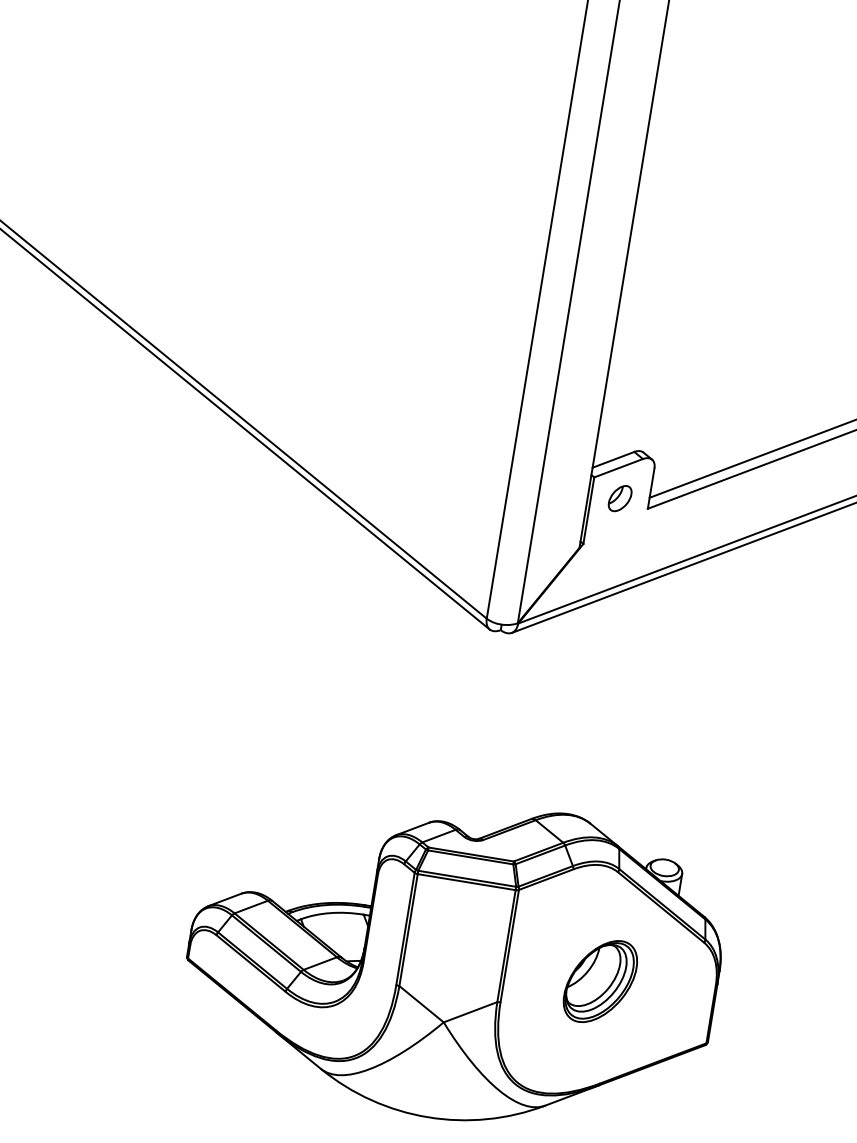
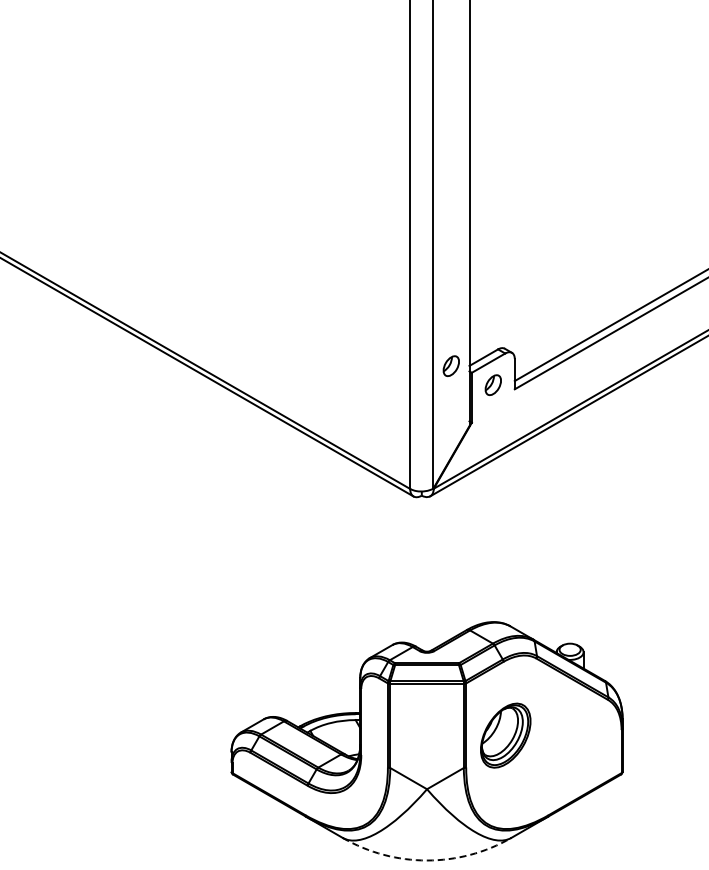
part: (567, 463) -> (450, 365), added
part: (600, 981) -> (505, 735), moved
arc: (428, 1117) -> (427, 860), solid -> dashed

